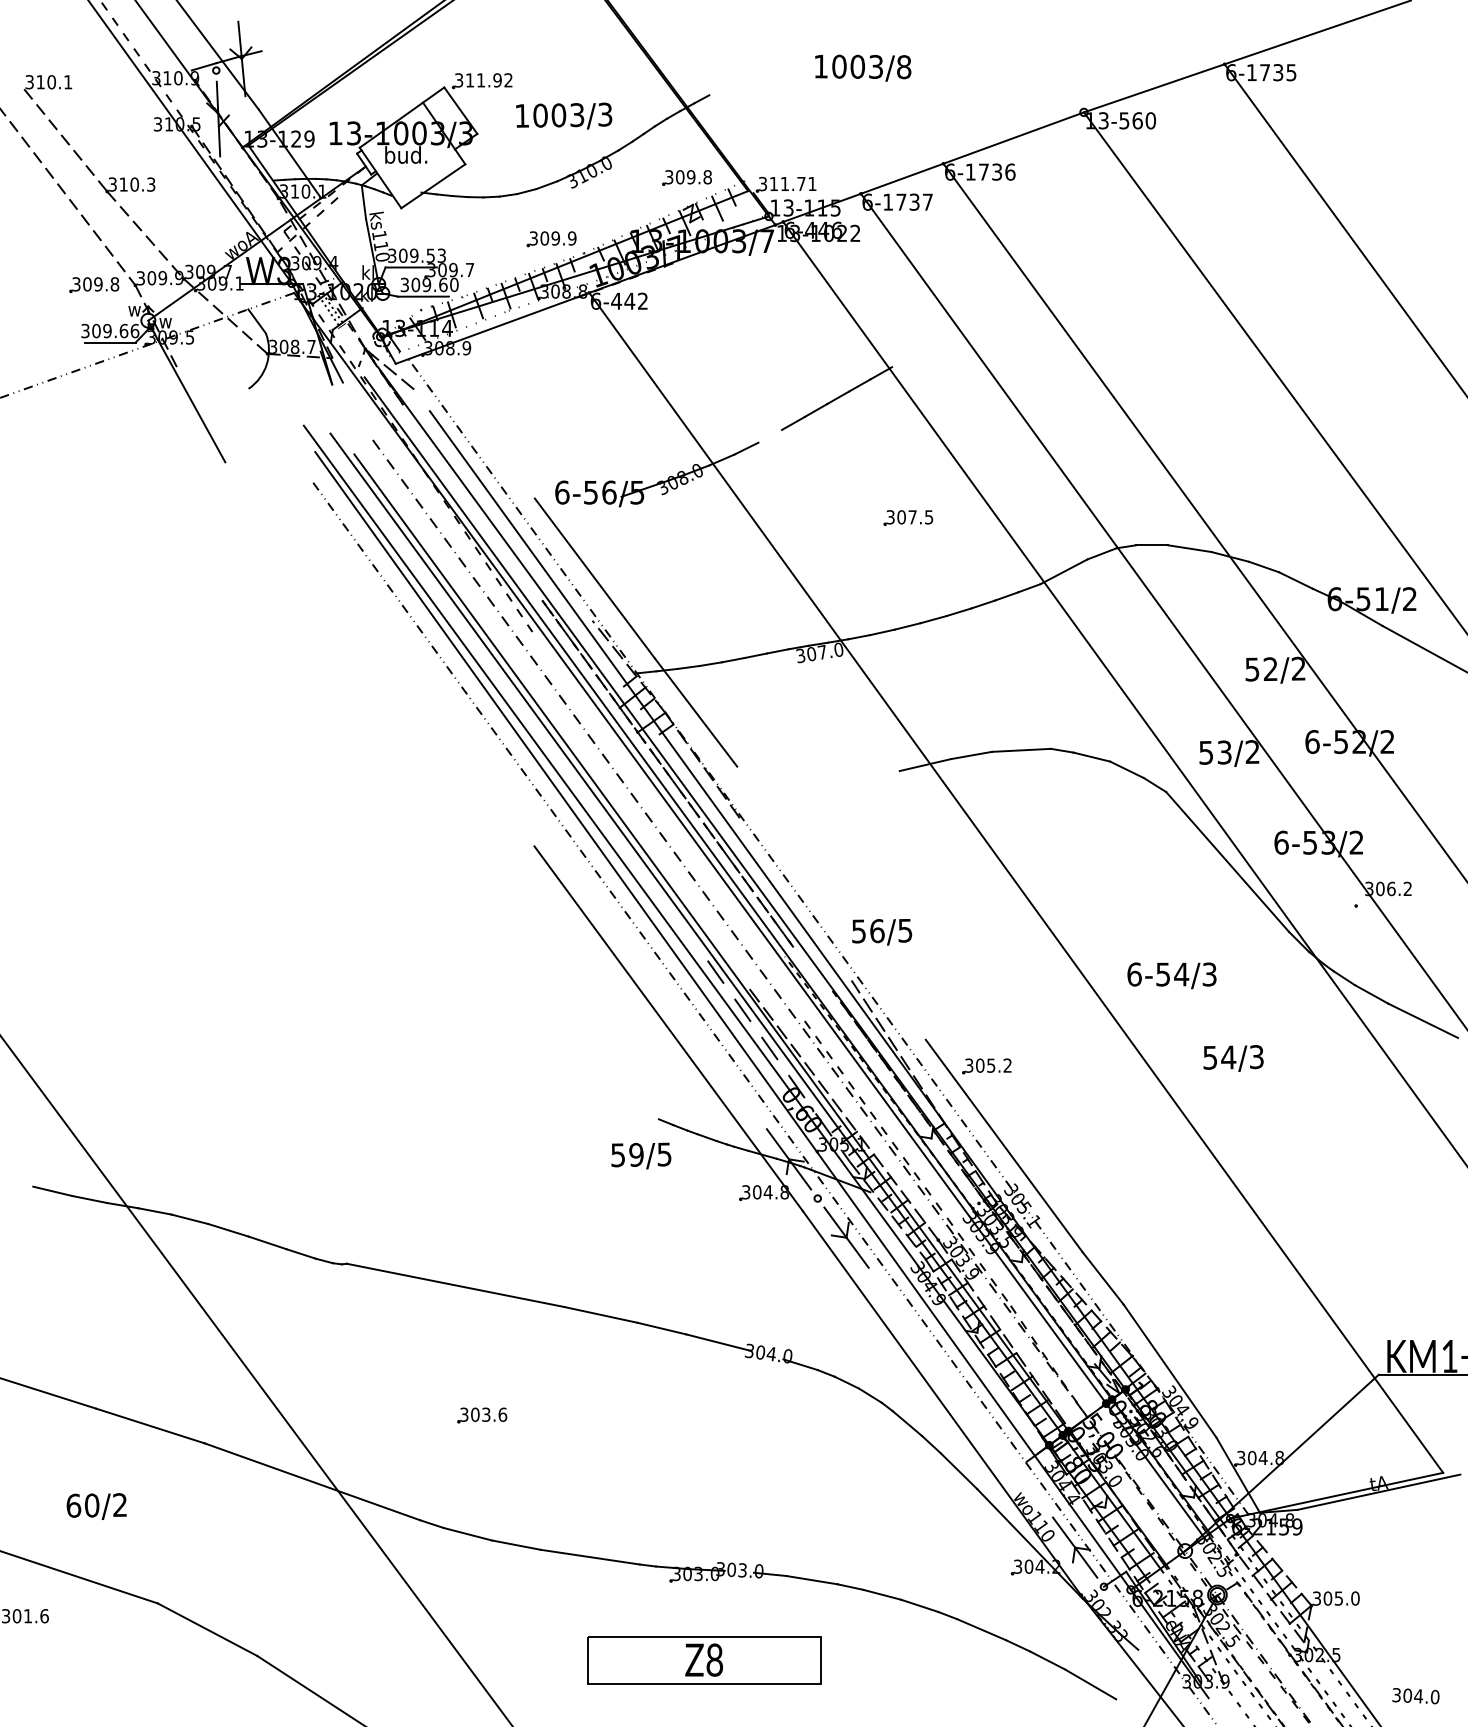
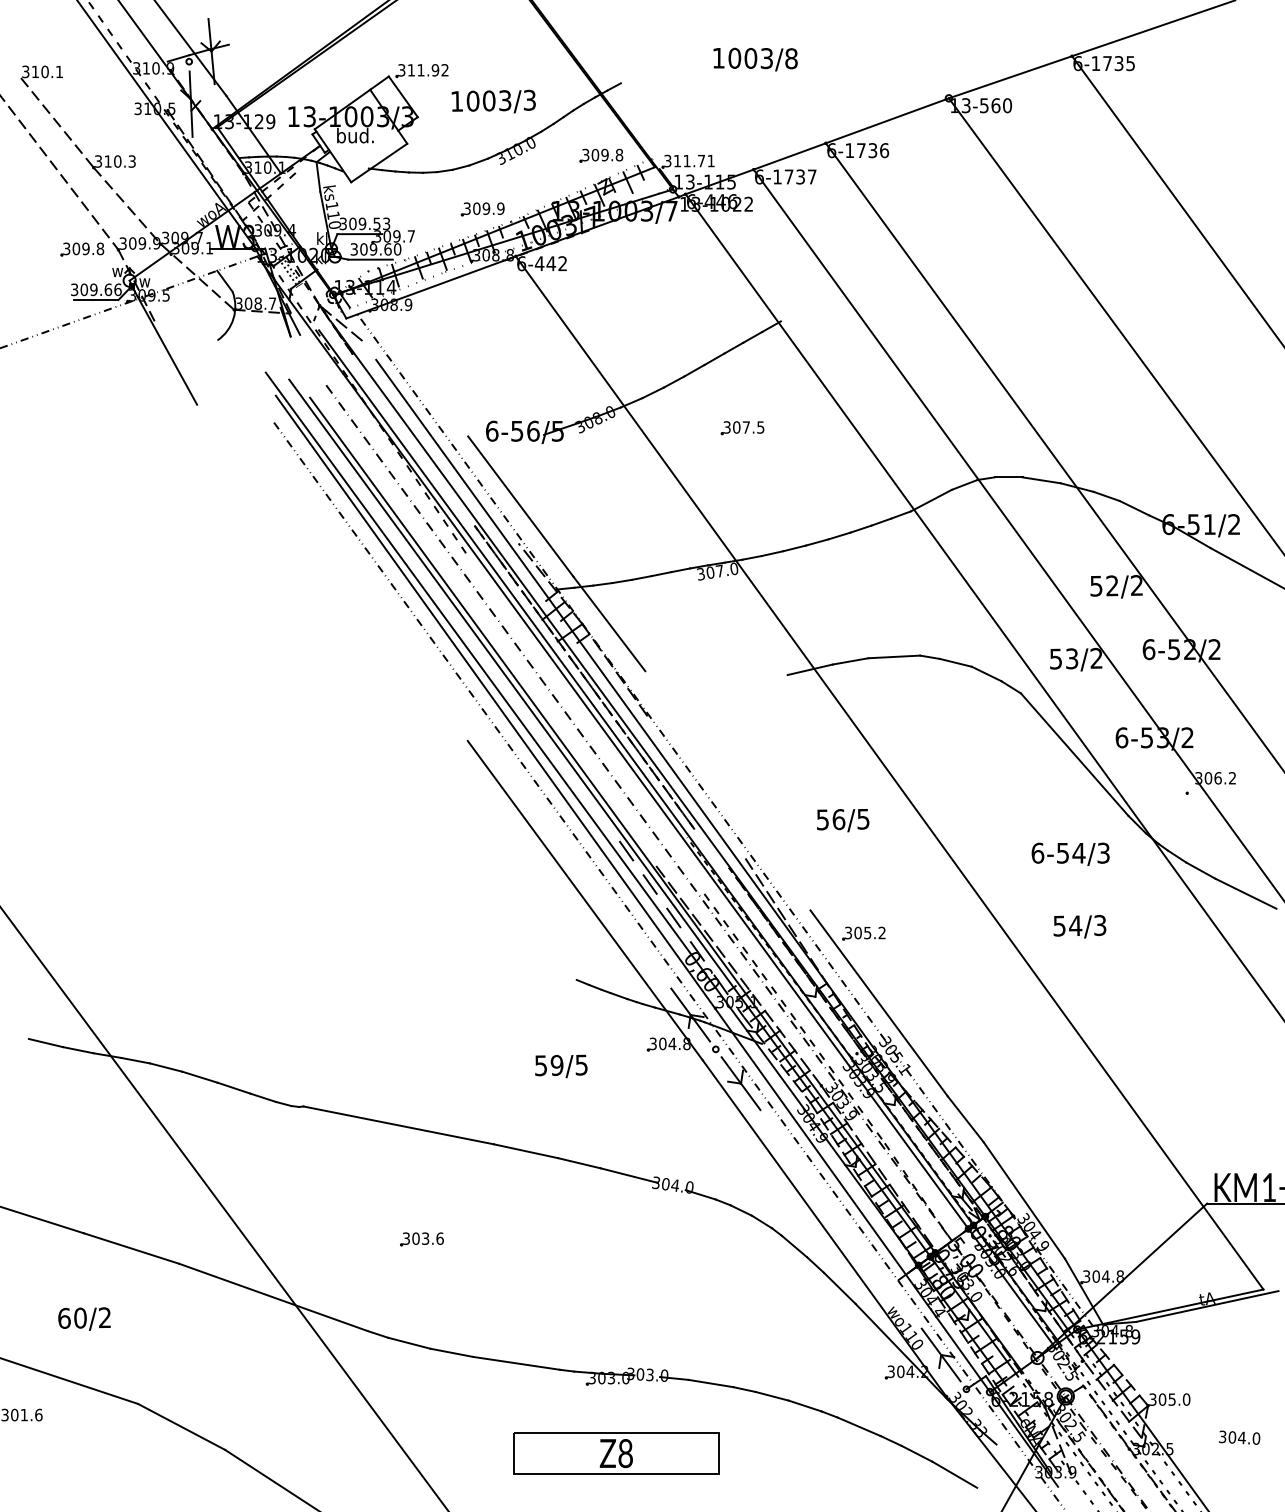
line: (770, 435) -> (674, 381), added
part: (908, 517) -> (742, 427), moved
text: (882, 932) -> (843, 820), moved
text: (1171, 975) -> (1070, 854), moved
text: (641, 1155) -> (561, 1065), moved
text: (1415, 1696) -> (1239, 1438), moved

